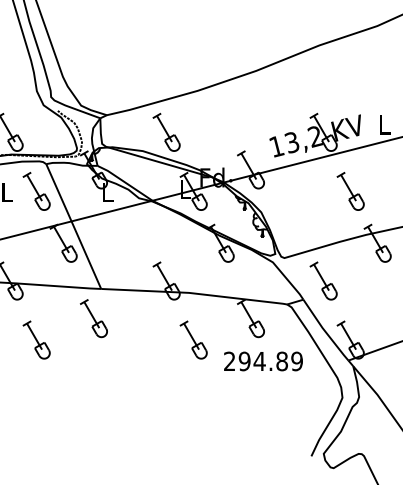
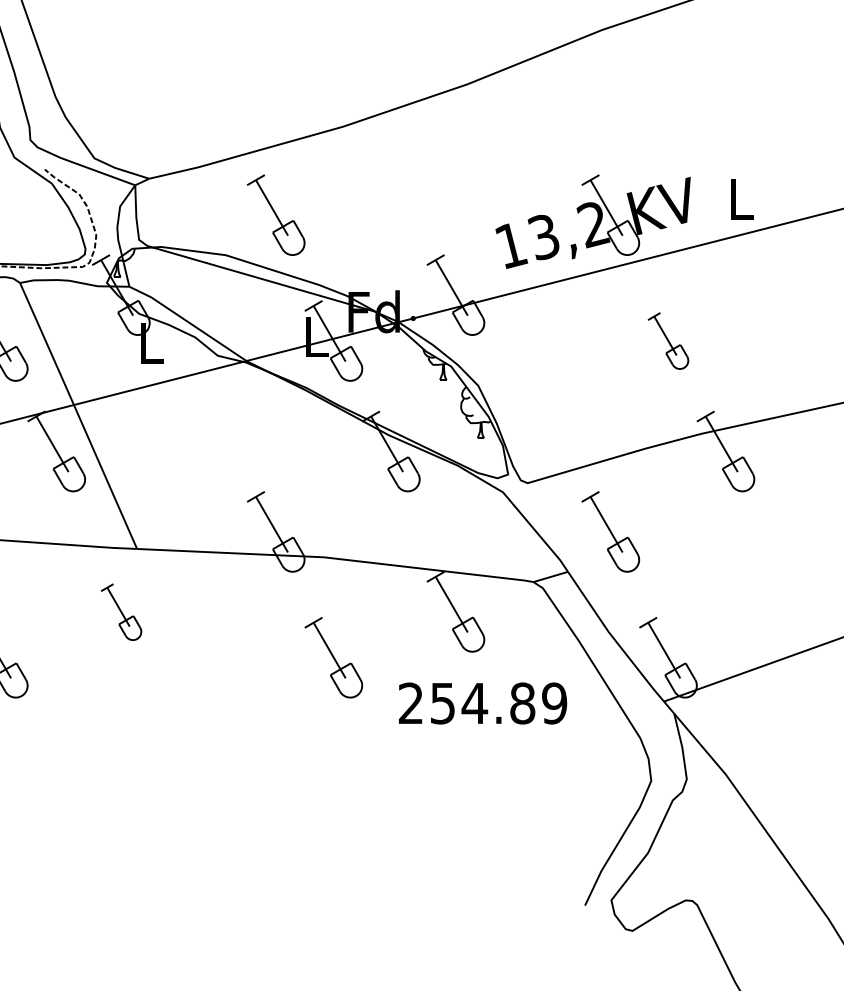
part: (350, 191) -> (668, 341), size x0.7
part: (93, 318) -> (120, 611), size x0.7
text: (244, 360) -> (442, 701), 294.89 -> 254.89

